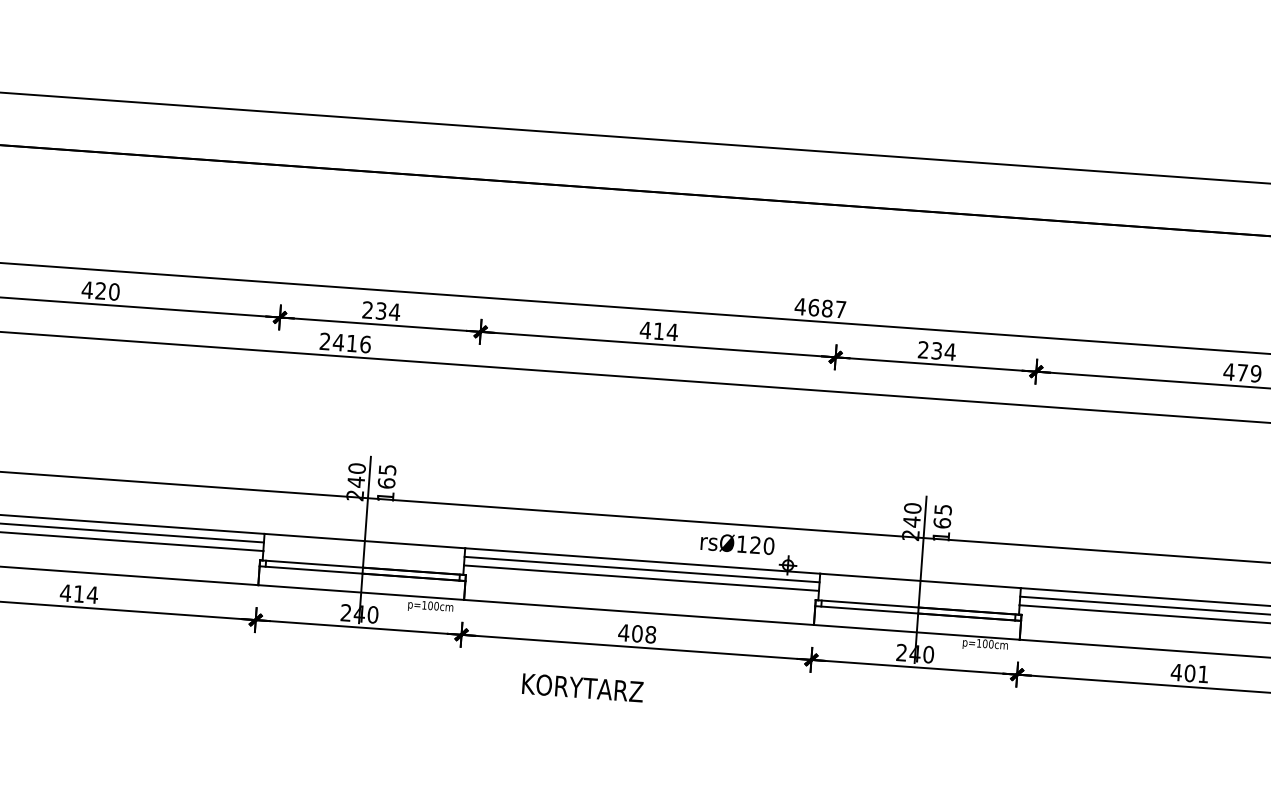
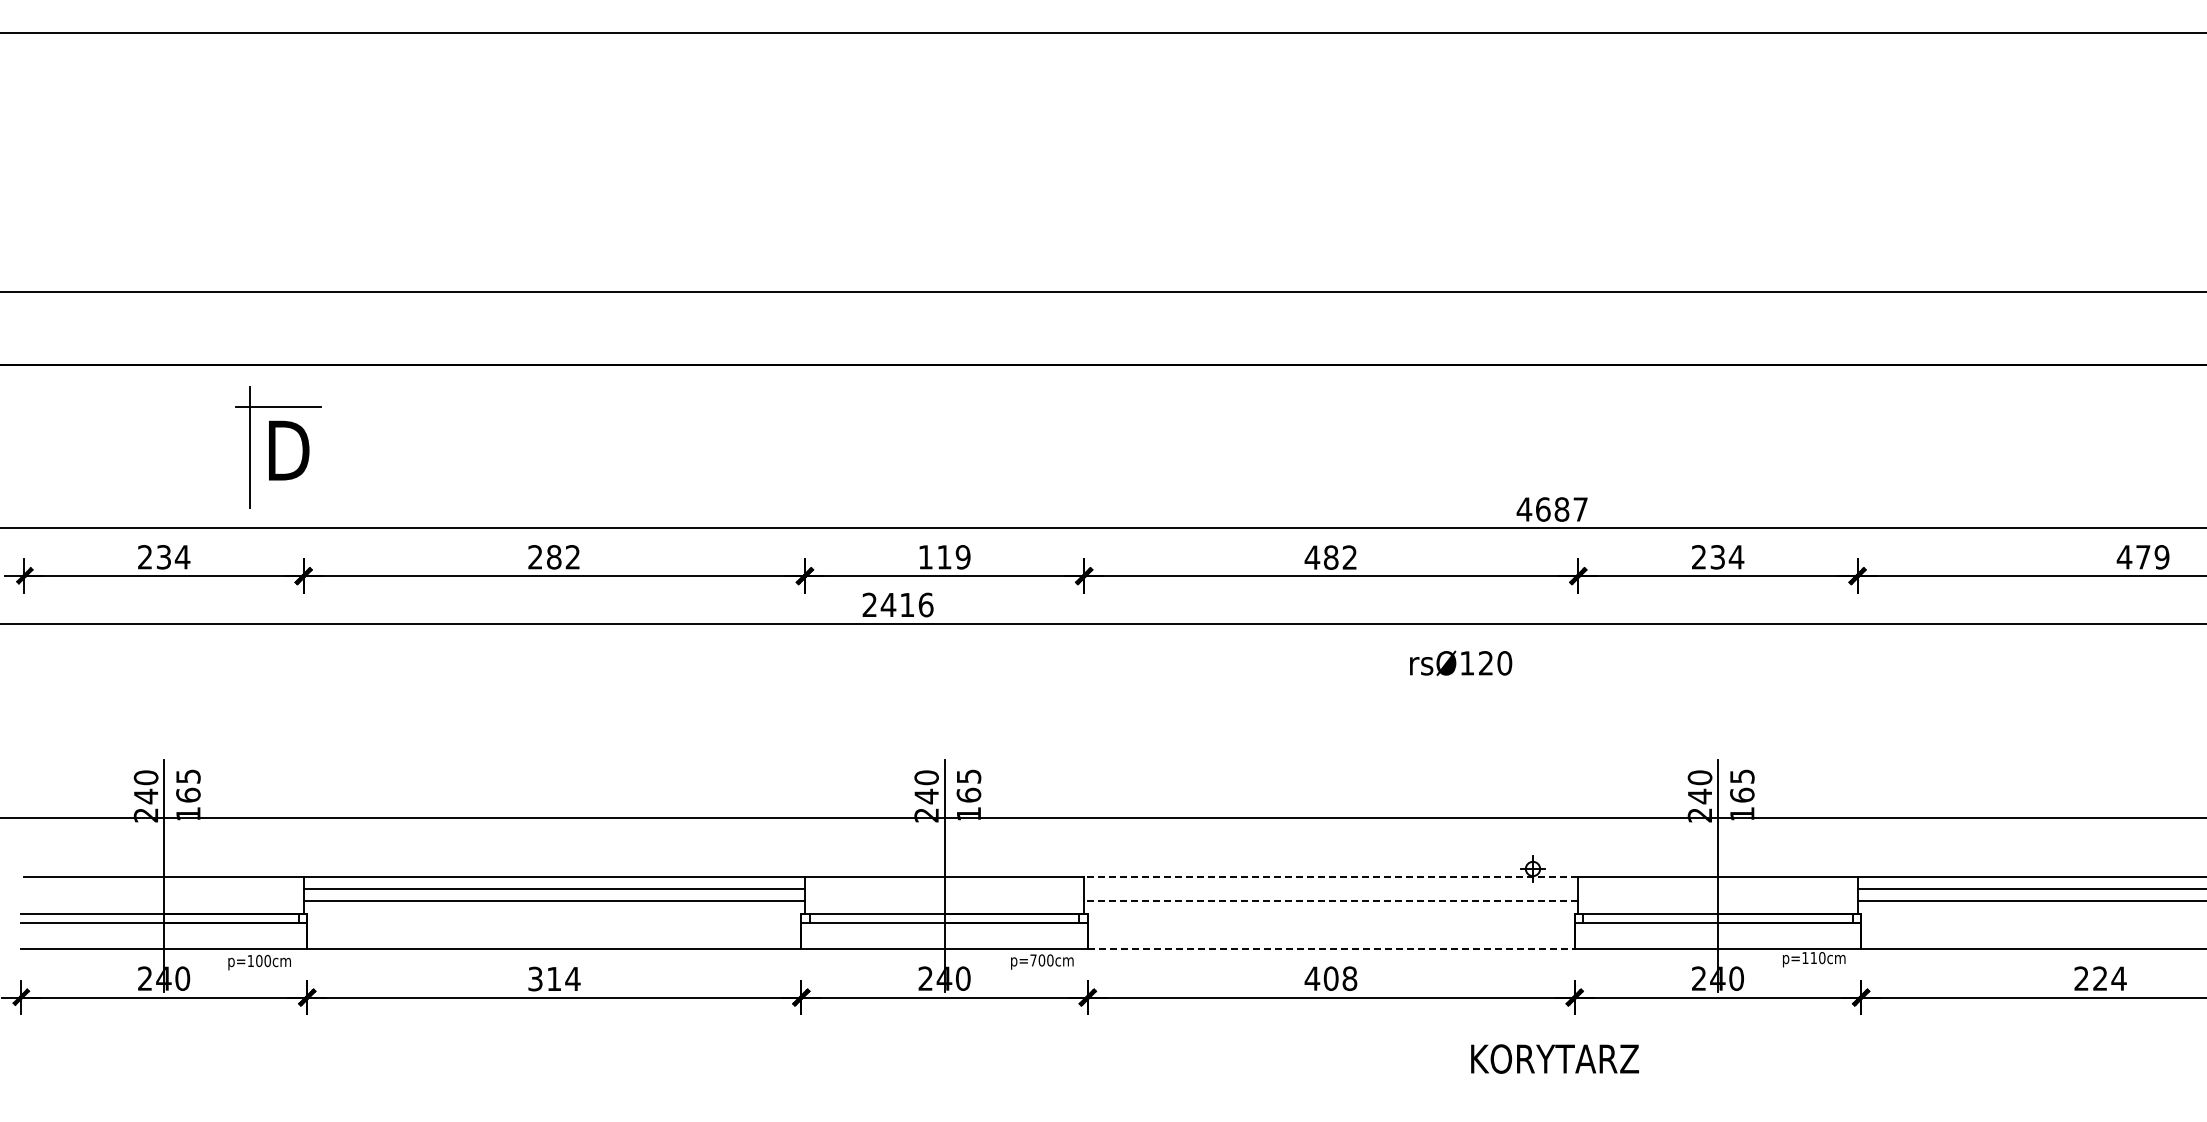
text: (100, 291) -> (553, 557), 420 -> 282
text: (381, 311) -> (944, 557), 234 -> 119
text: (665, 331) -> (1340, 557), 414 -> 482
text: (737, 544) -> (1461, 663), moved
line: (642, 561) -> (1330, 877), solid -> dashed
line: (642, 569) -> (1331, 889), removed
line: (642, 578) -> (1332, 901), solid -> dashed
text: (65, 592) -> (535, 978), 414 -> 314
text: (424, 605) -> (1033, 960), p=100cm -> p=700cm
line: (639, 612) -> (1331, 948), solid -> dashed
text: (984, 644) -> (1813, 958), p=100cm -> p=110cm
text: (1189, 673) -> (2099, 978), 401 -> 224
text: (582, 687) -> (1554, 1058), moved

